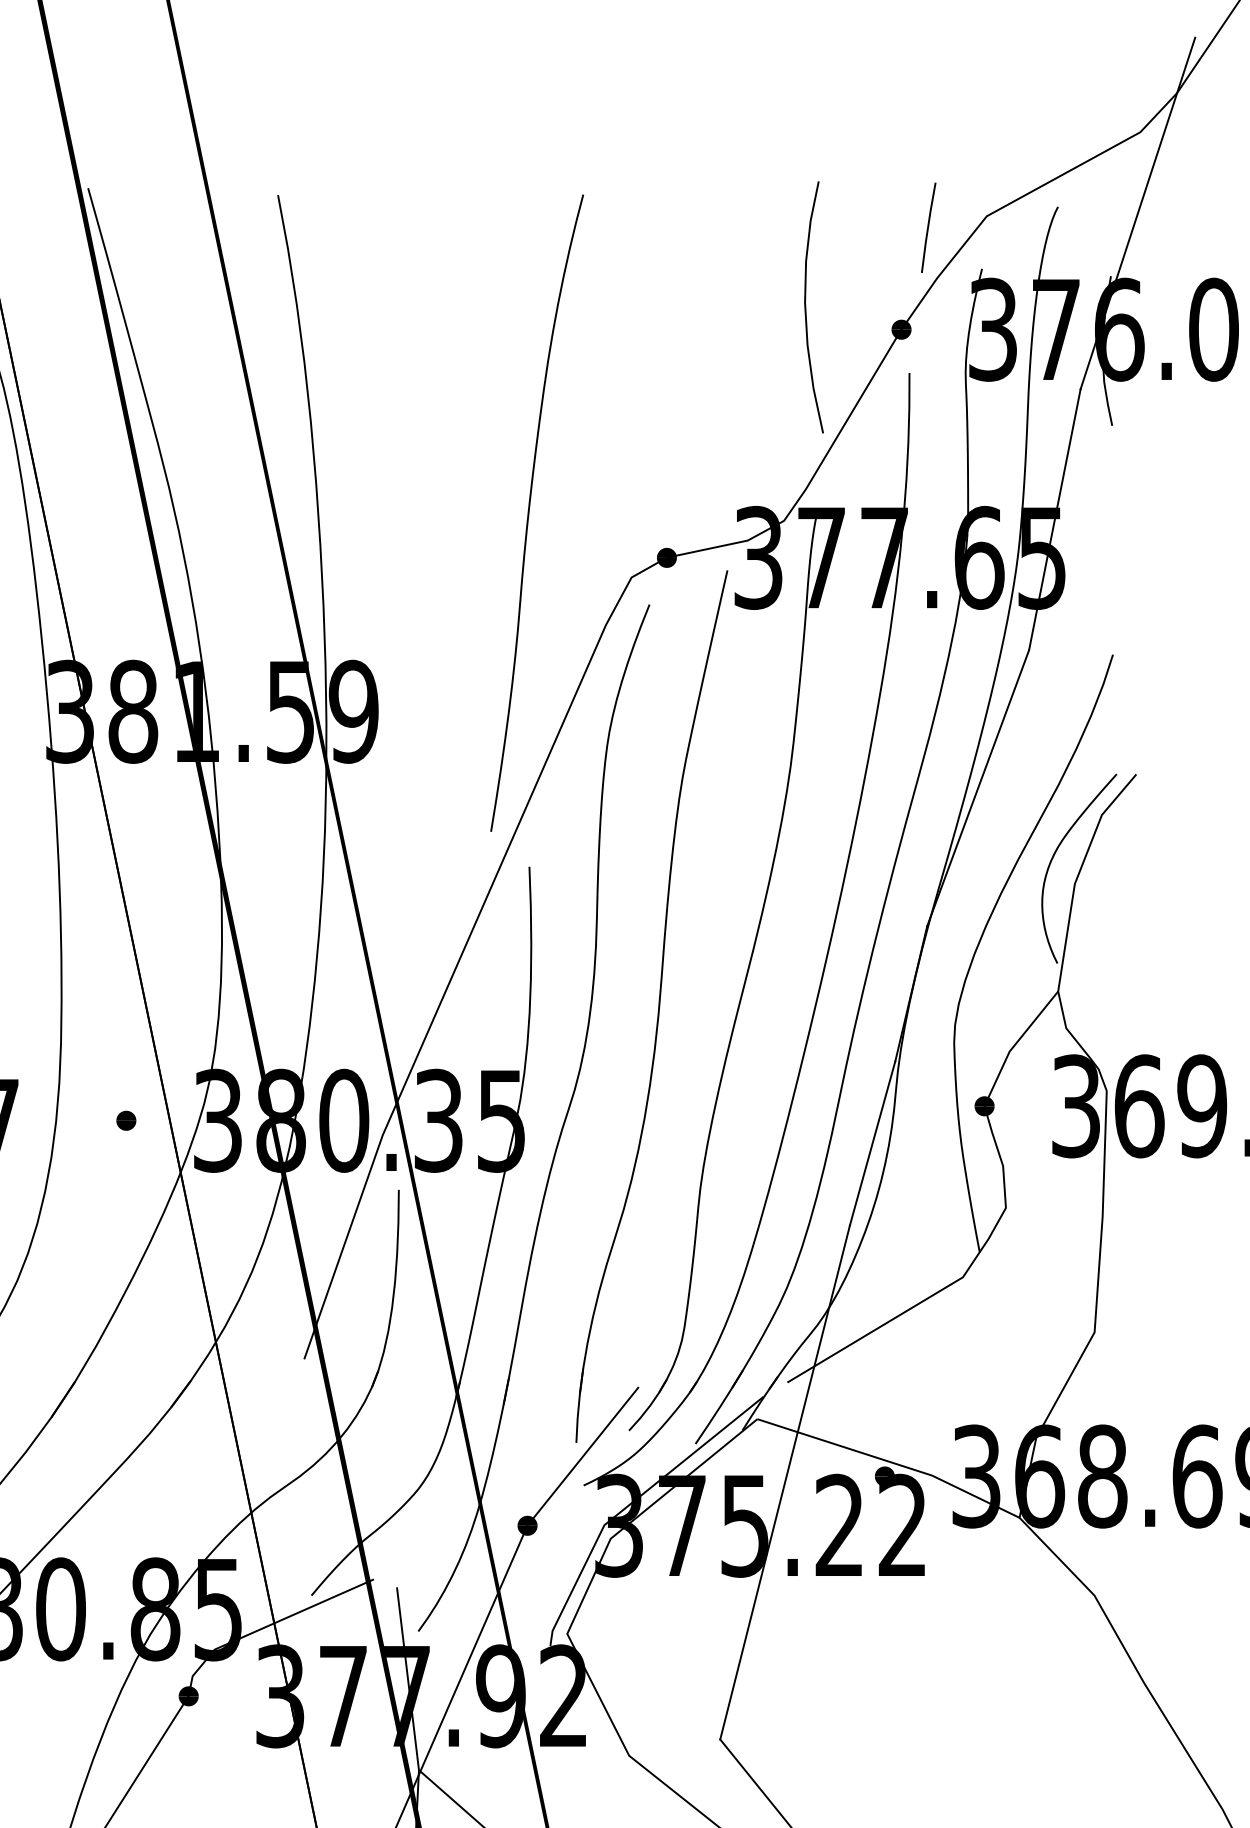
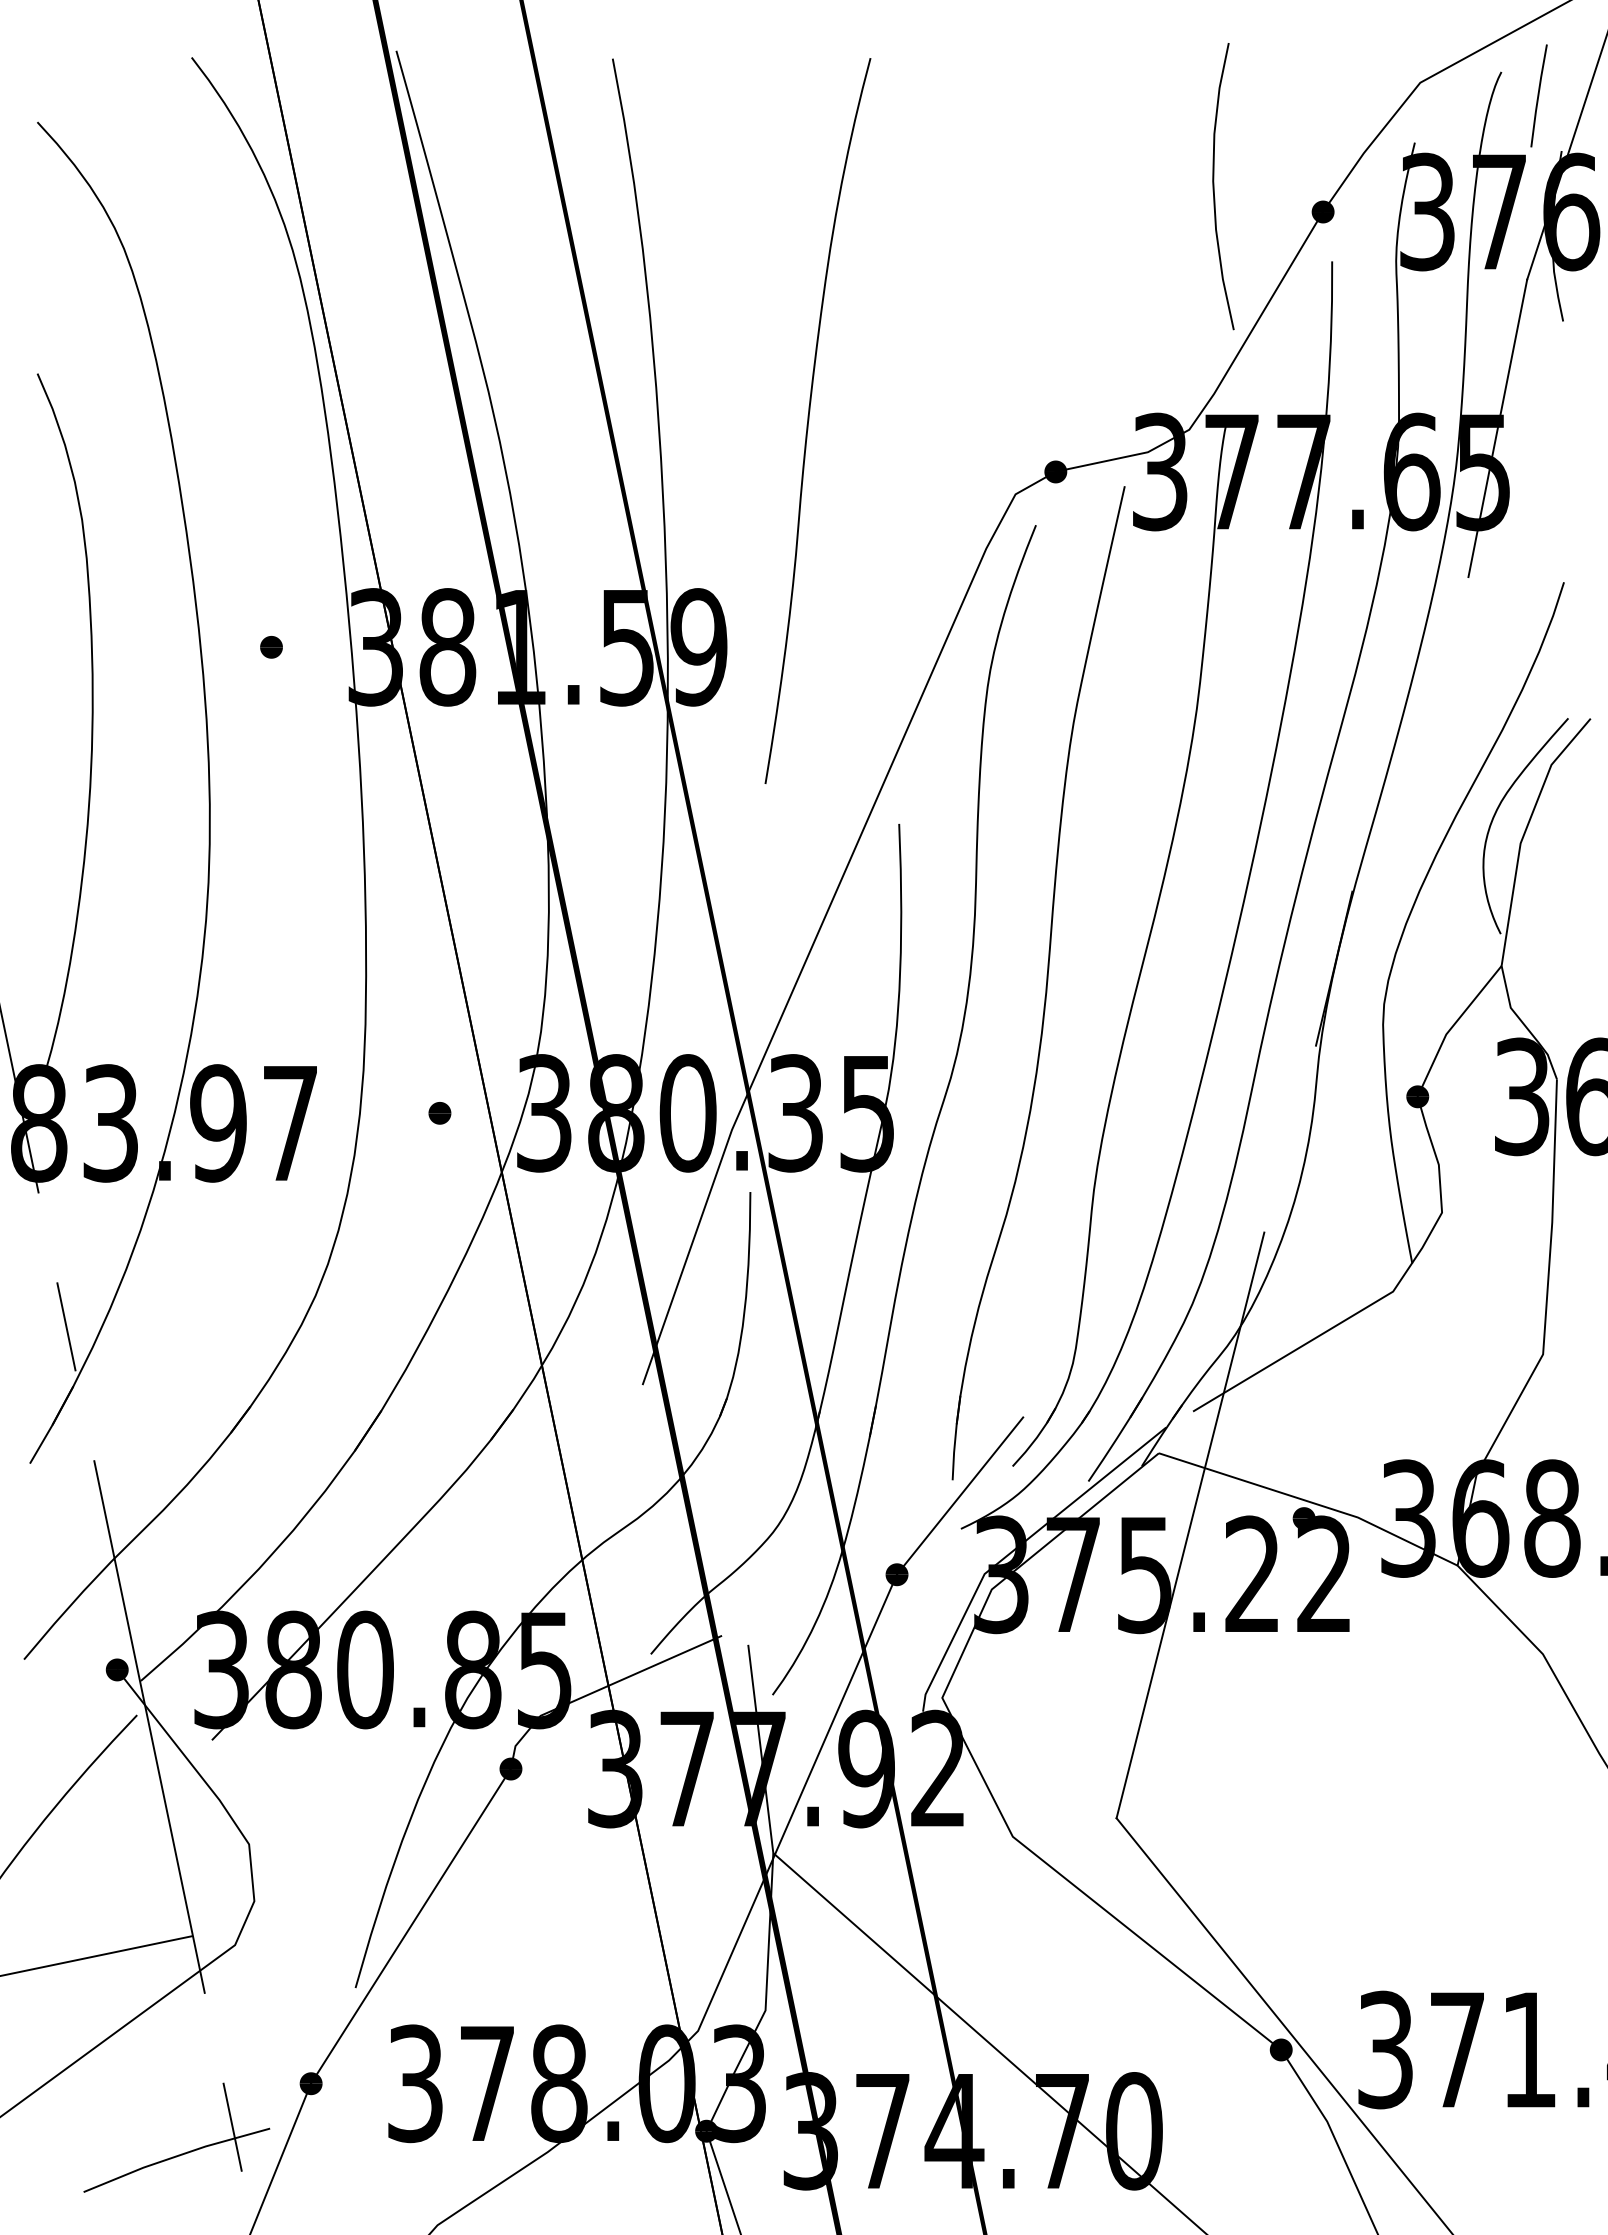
line: (928, 227) -> (1538, 95), moved
curve: (529, 512) -> (809, 420), moved
line: (978, 788) -> (1410, 734), removed
line: (872, 1142) -> (1290, 1138), removed

